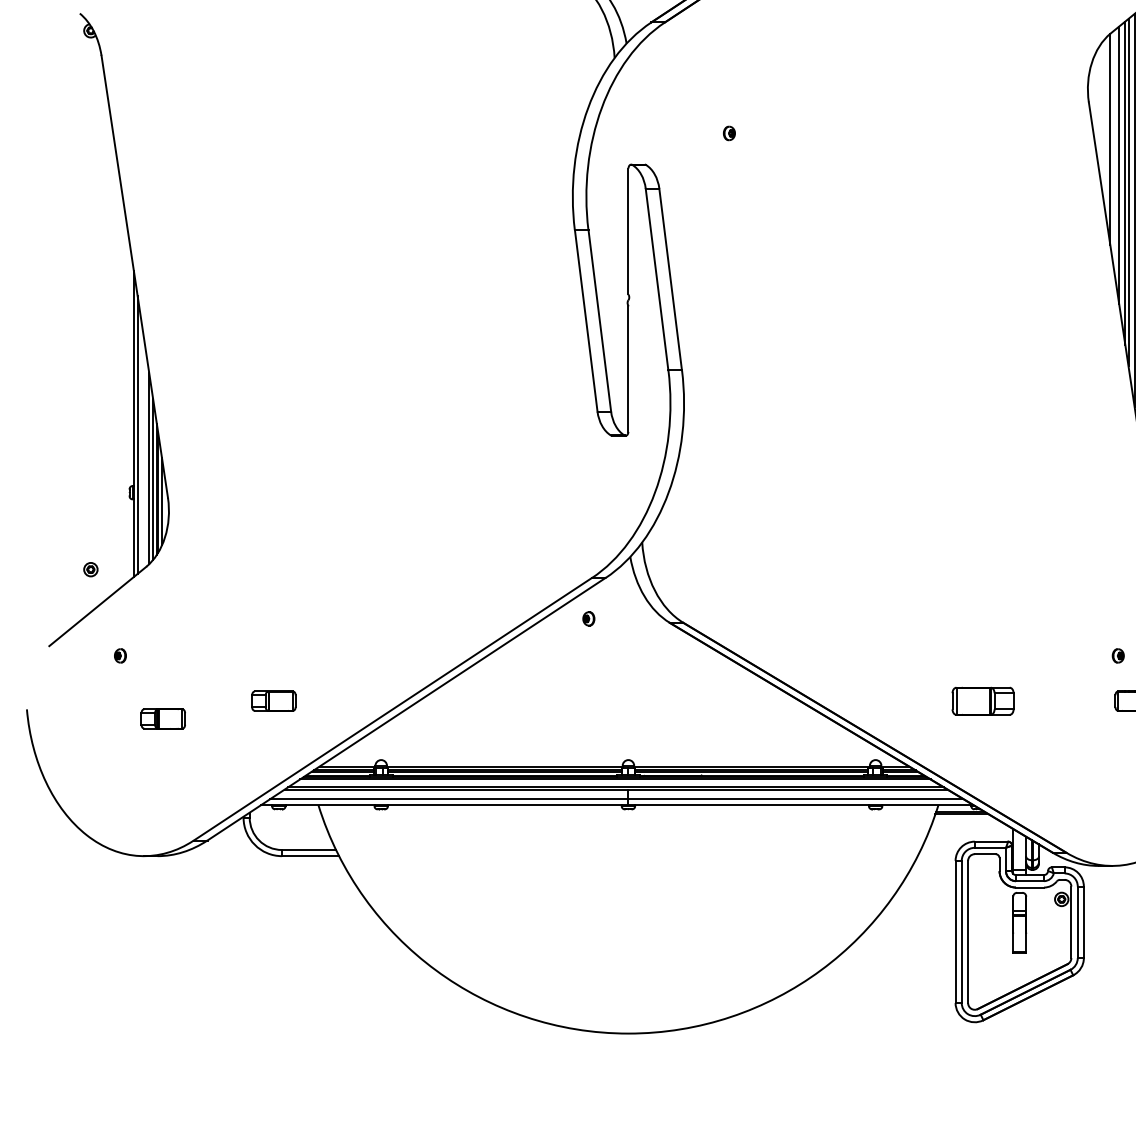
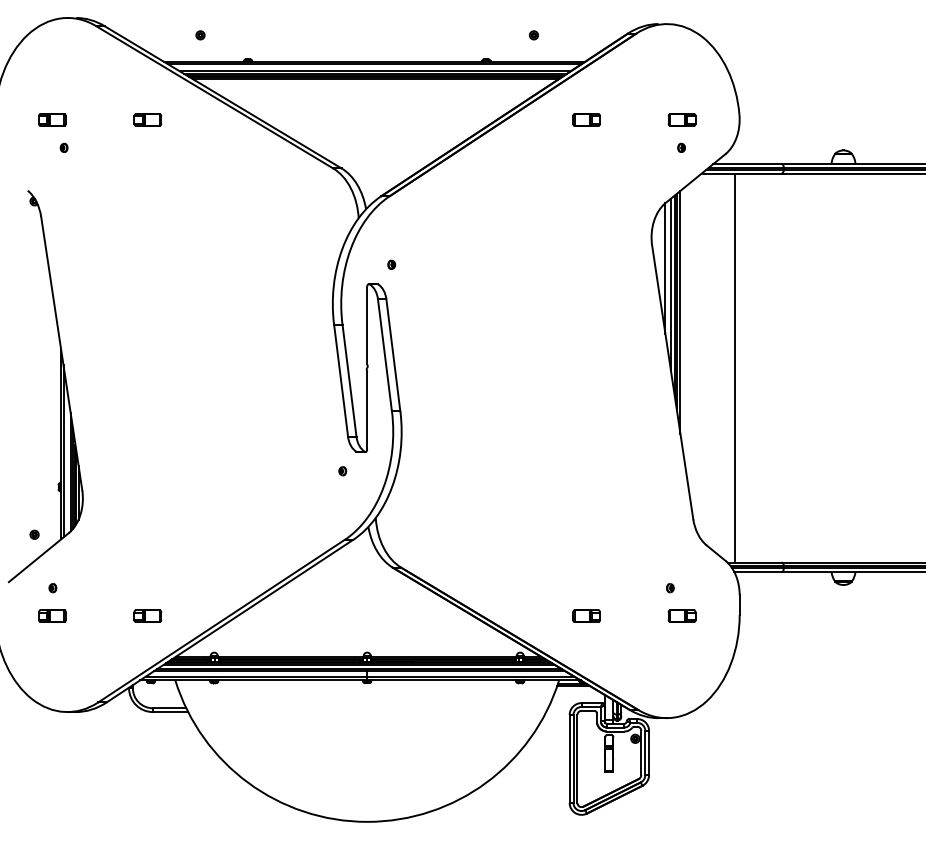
part: (729, 132) -> (391, 264), moved
part: (588, 619) -> (342, 471), moved
part: (982, 700) -> (586, 615), size x0.71
part: (163, 717) -> (52, 615), moved

